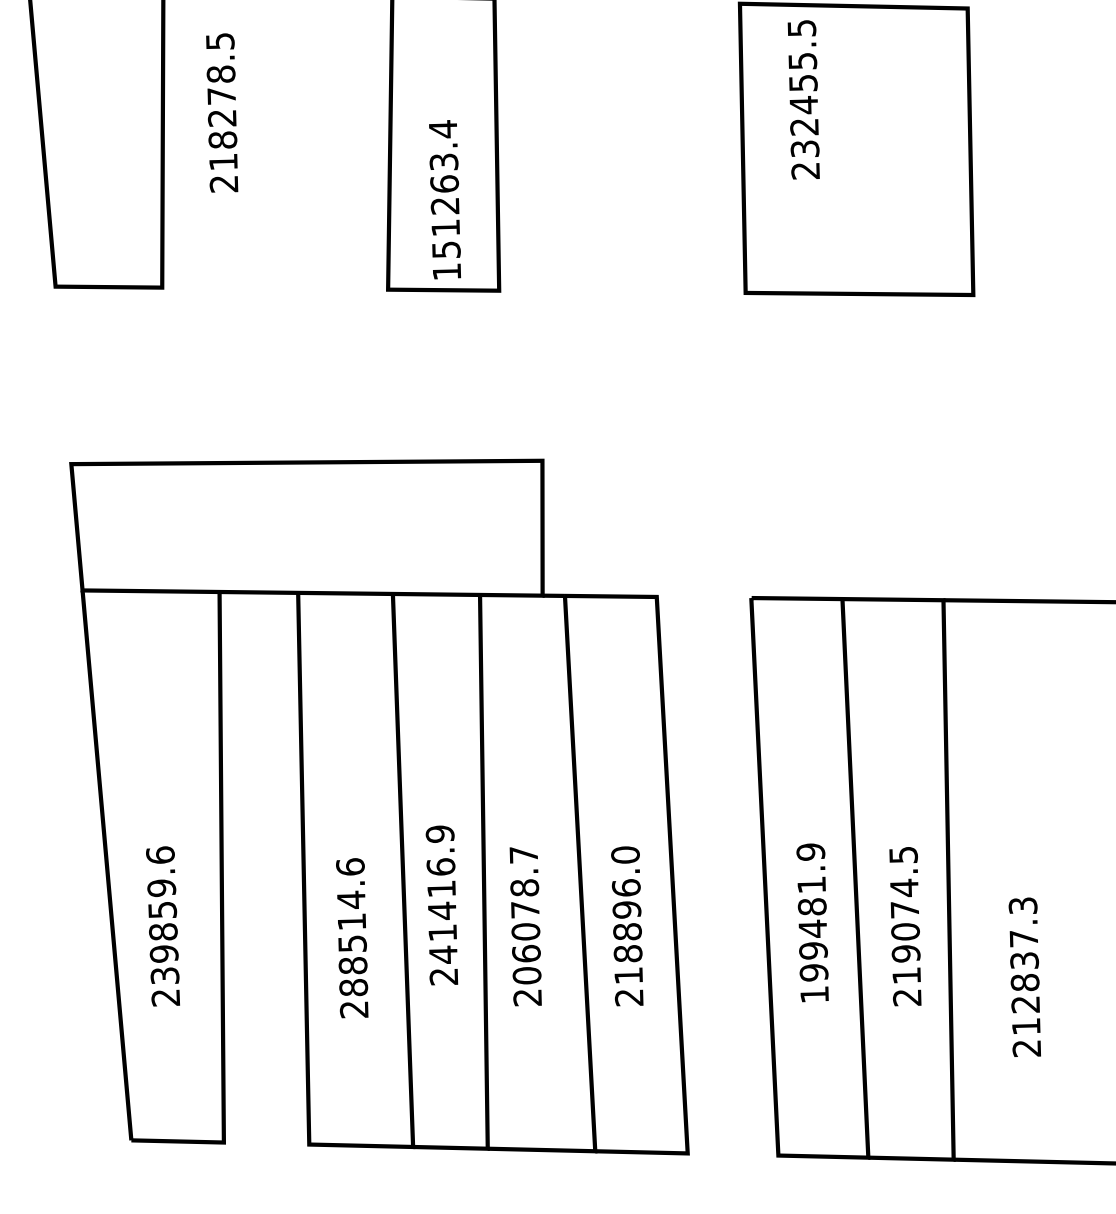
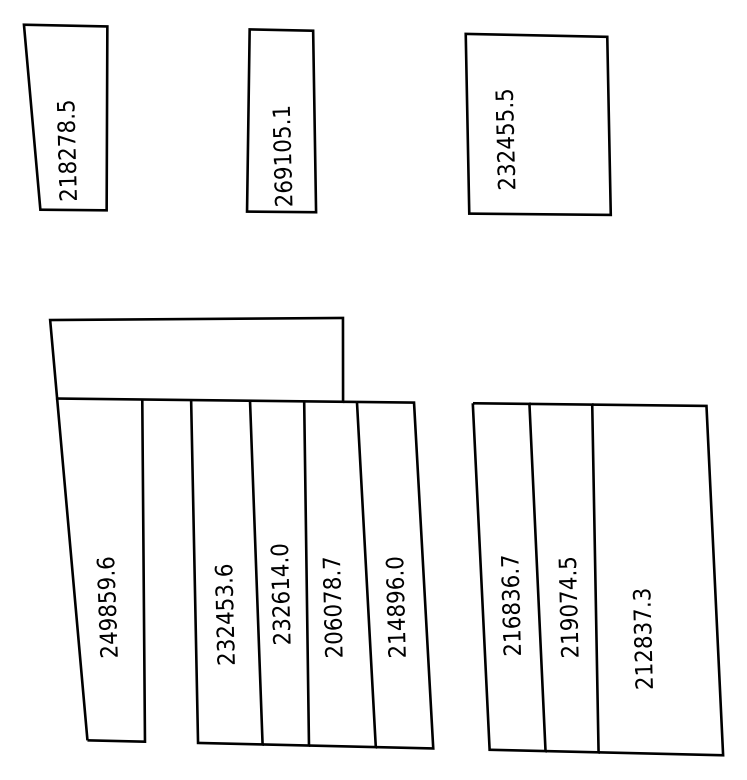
text: (803, 99) -> (505, 139), moved
text: (221, 112) -> (66, 150), moved
text: (445, 199) -> (282, 155), 151263.4 -> 269105.1
text: (441, 894) -> (280, 587), 241416.9 -> 232614.0
text: (811, 923) -> (510, 605), 199481.9 -> 216836.7
text: (351, 942) -> (224, 617), 288514.6 -> 232453.6
text: (628, 952) -> (396, 623), 218896.0 -> 214896.0
text: (165, 974) -> (108, 637), 239859.6 -> 249859.6

